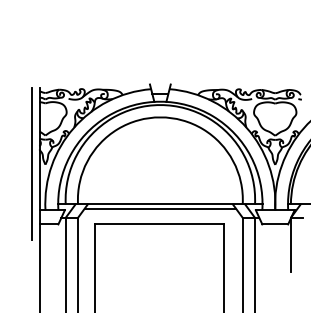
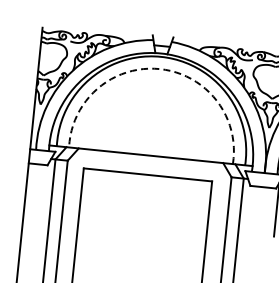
arc: (160, 117) -> (159, 69), solid -> dashed
line: (31, 163) -> (26, 101), removed
line: (160, 208) -> (150, 159), removed

